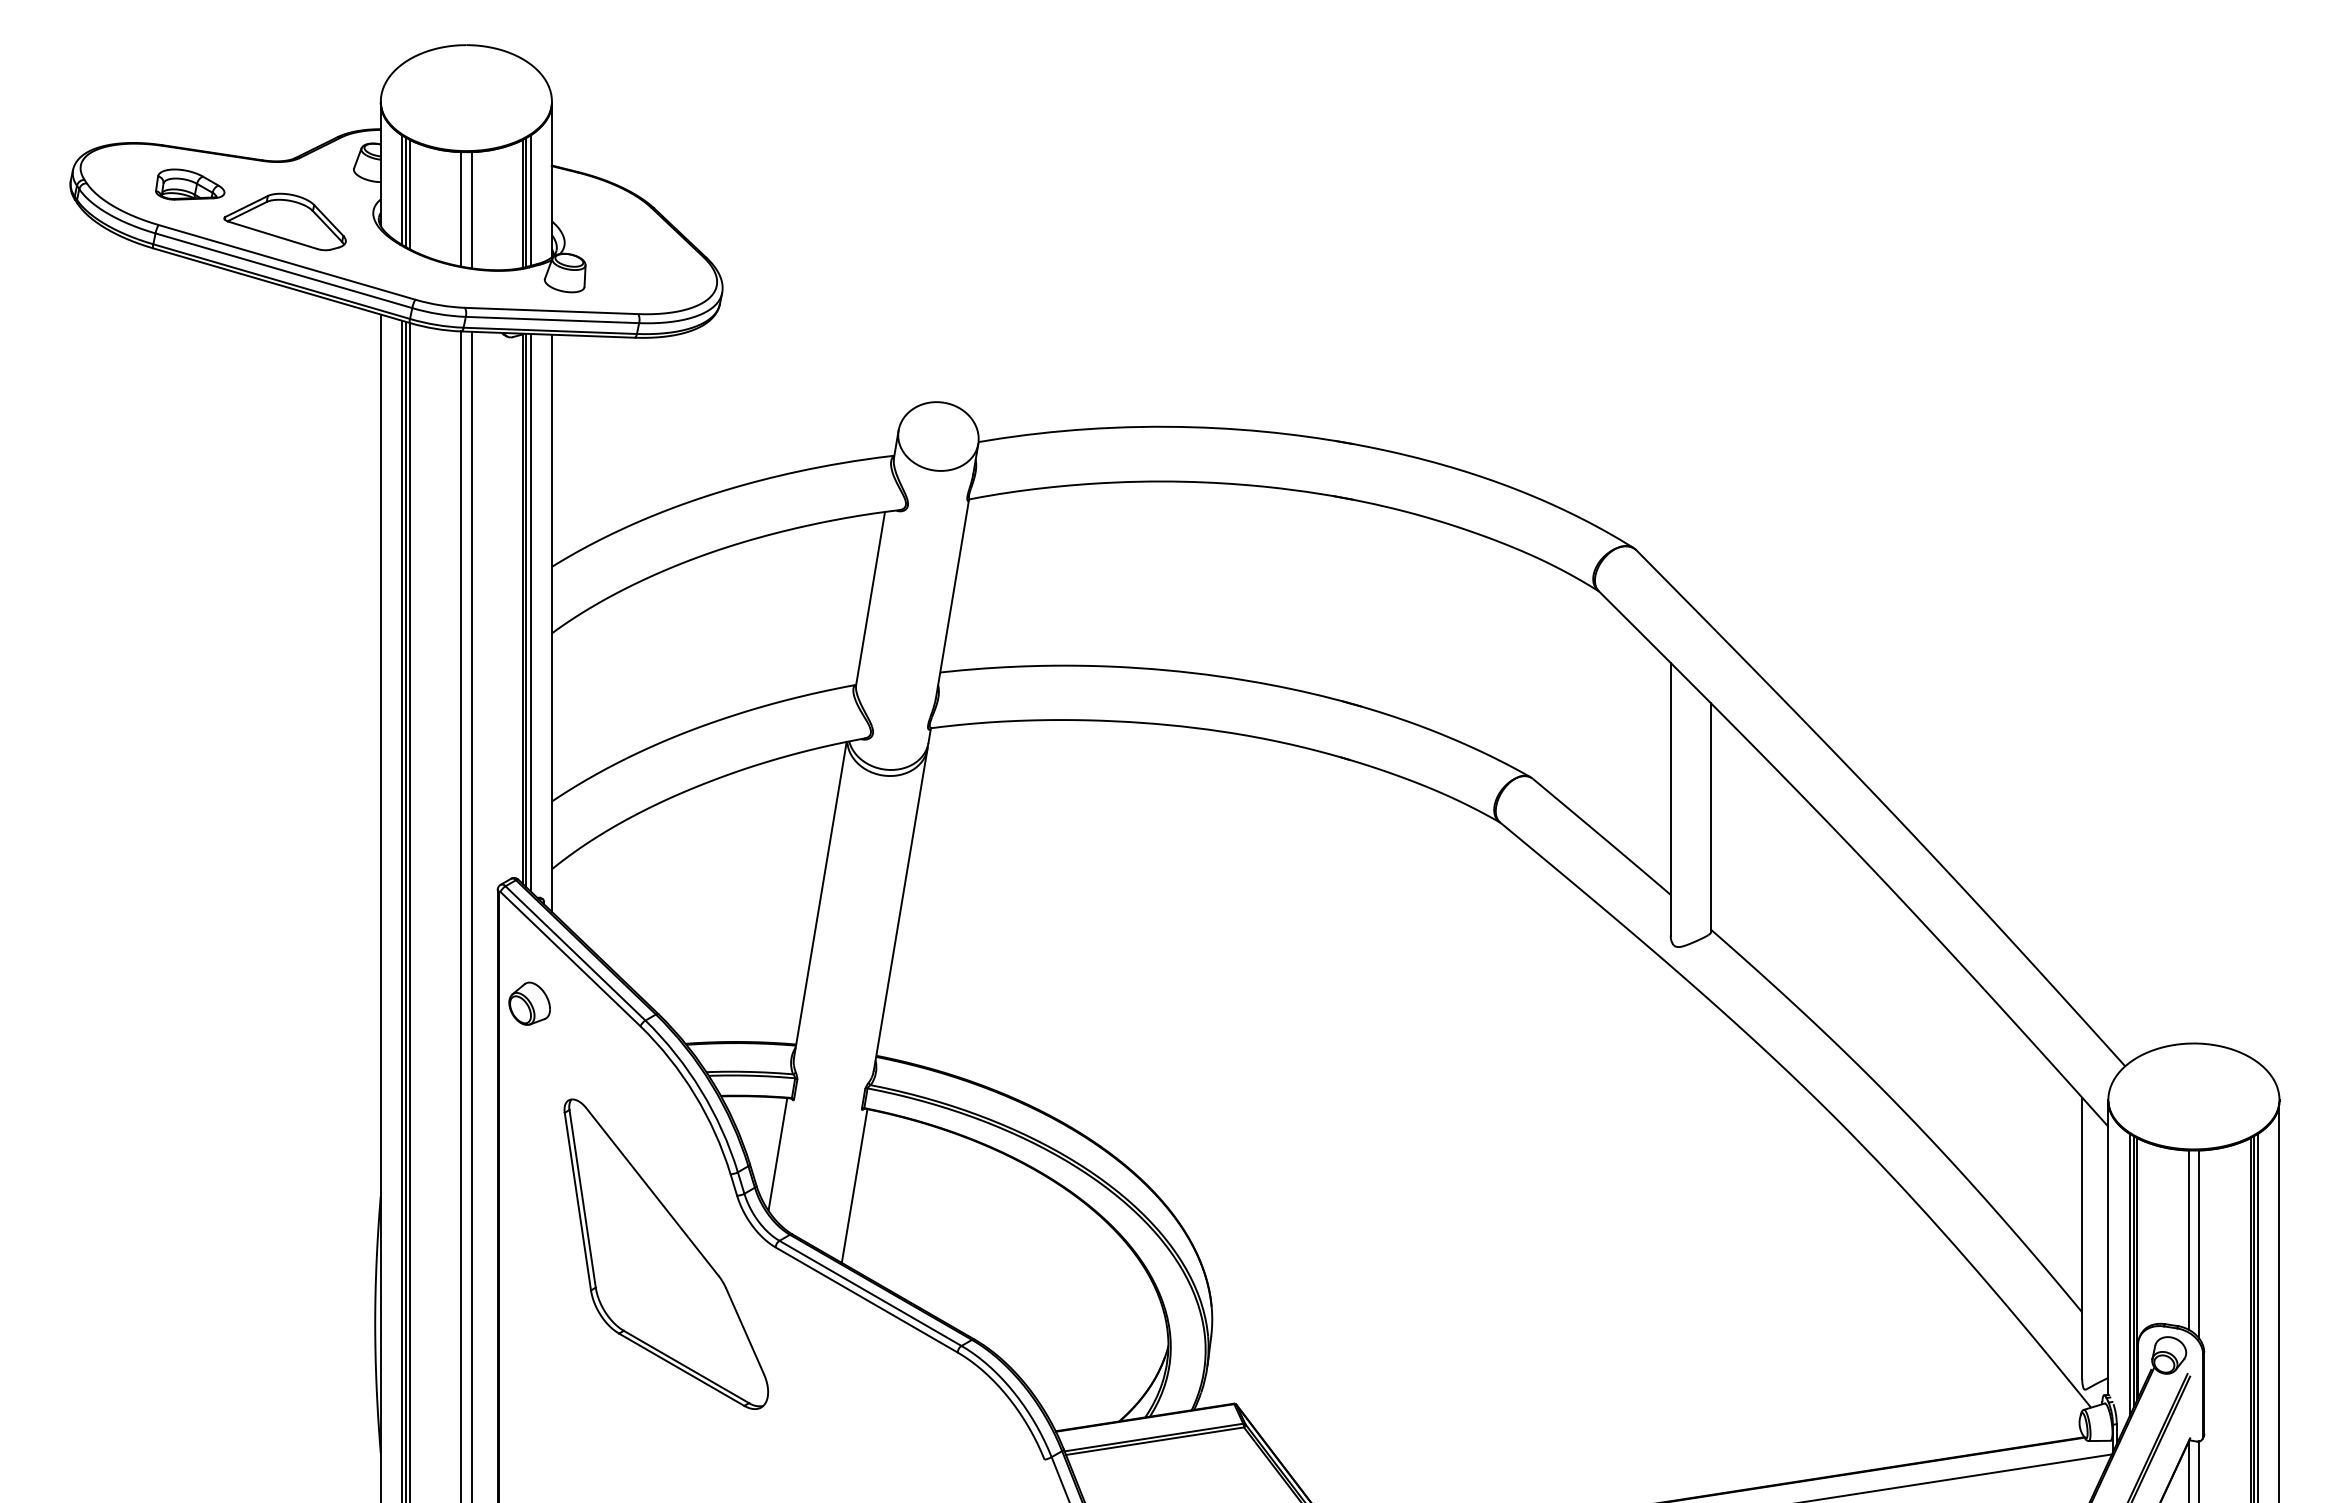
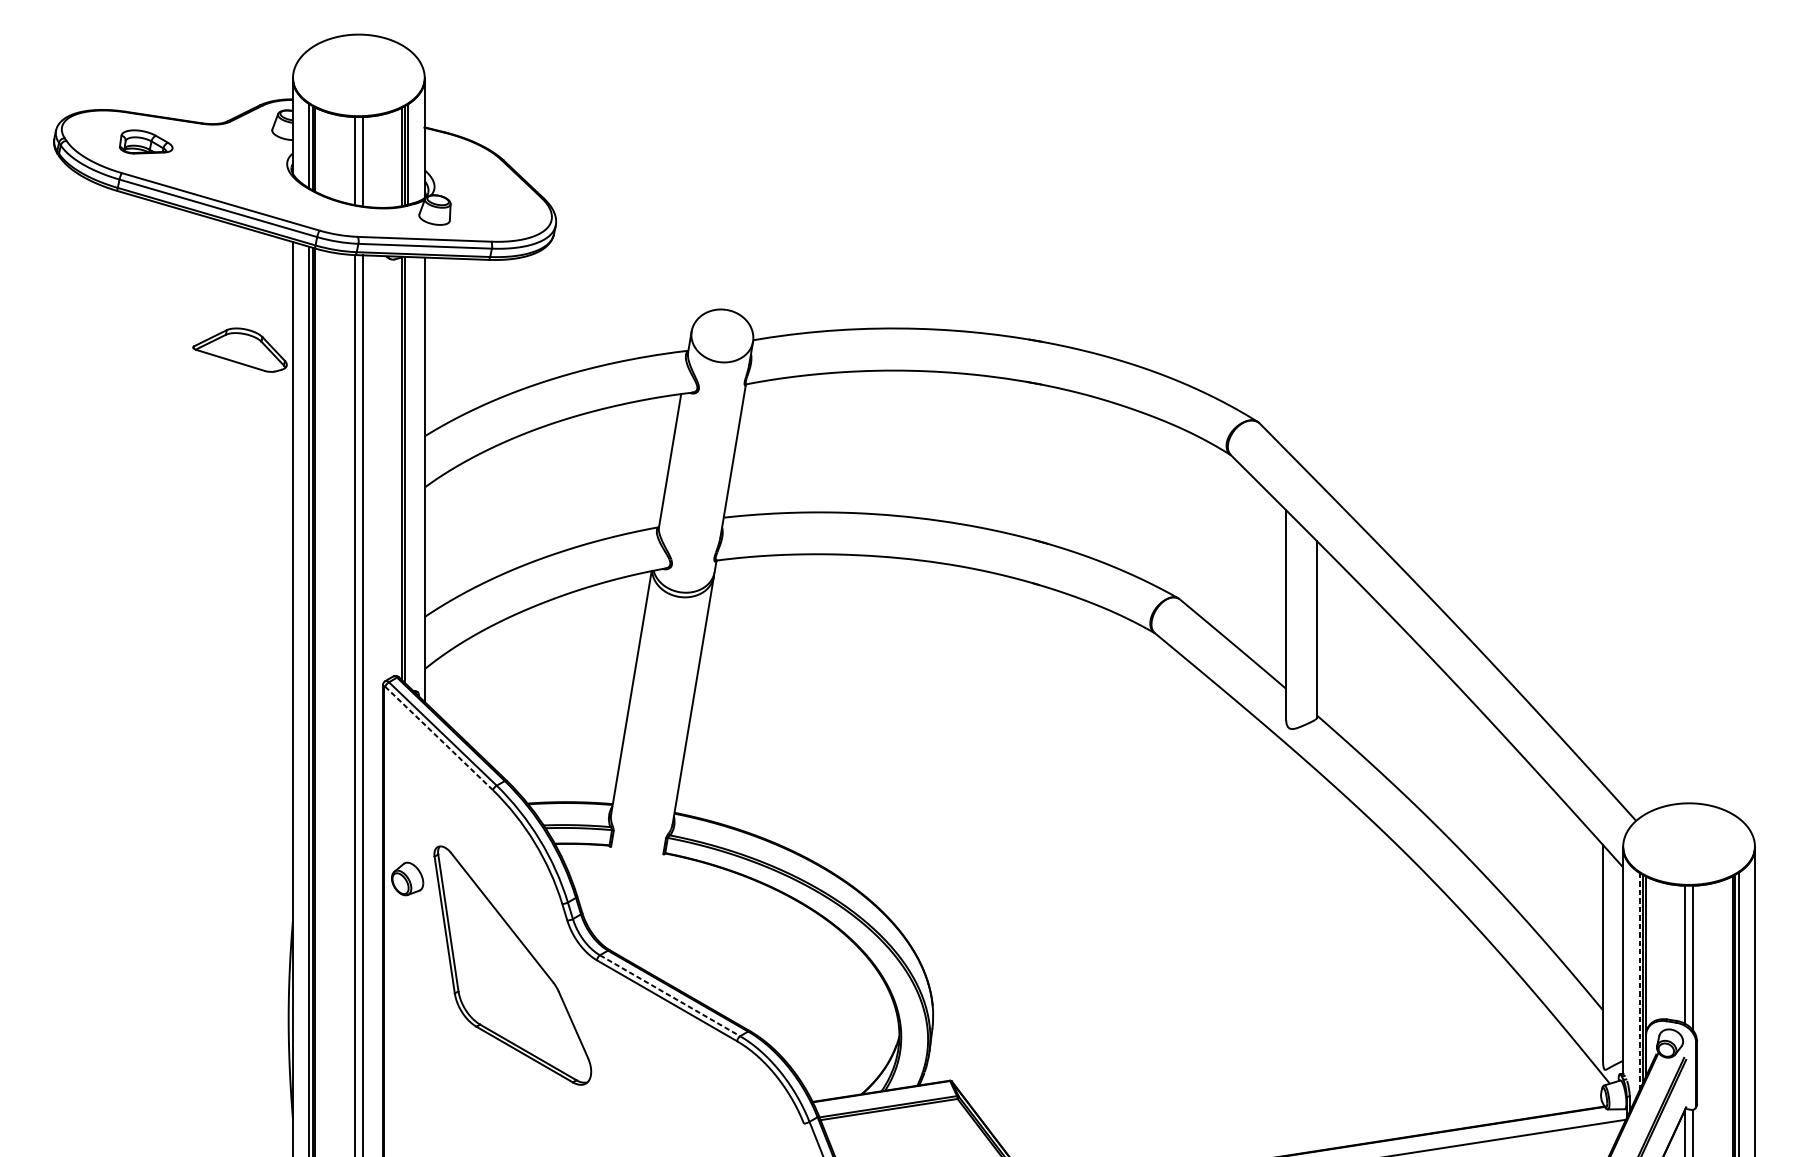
part: (284, 221) -> (239, 349), moved
line: (530, 612) -> (408, 471), removed
line: (570, 959) -> (439, 738), solid -> dashed
part: (529, 1003) -> (407, 878), moved
line: (777, 1154) -> (598, 888), removed
line: (854, 1185) -> (657, 912), removed
line: (2129, 1275) -> (1639, 981), solid -> dashed
line: (870, 1293) -> (670, 995), solid -> dashed

